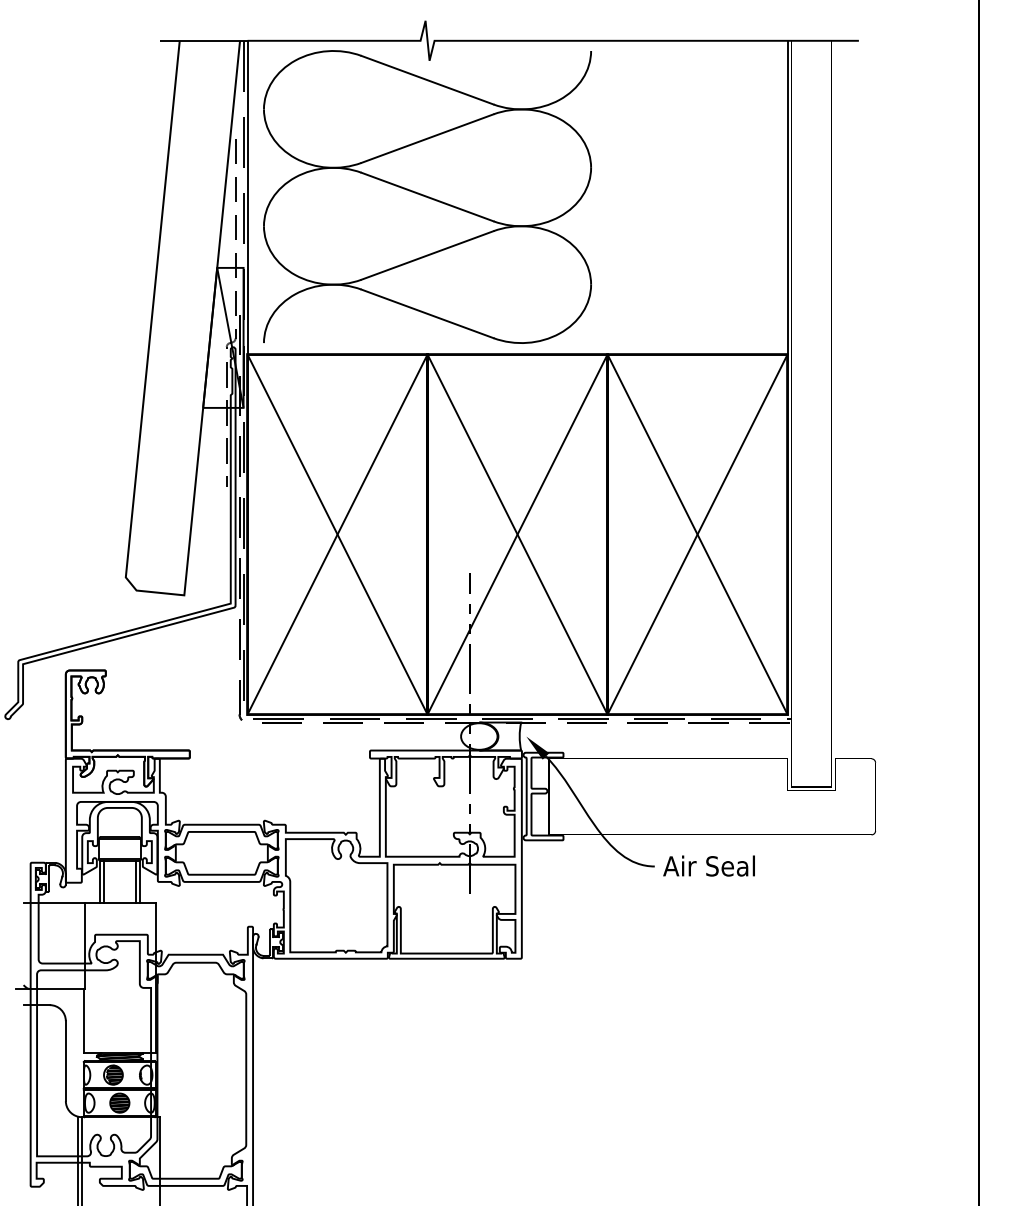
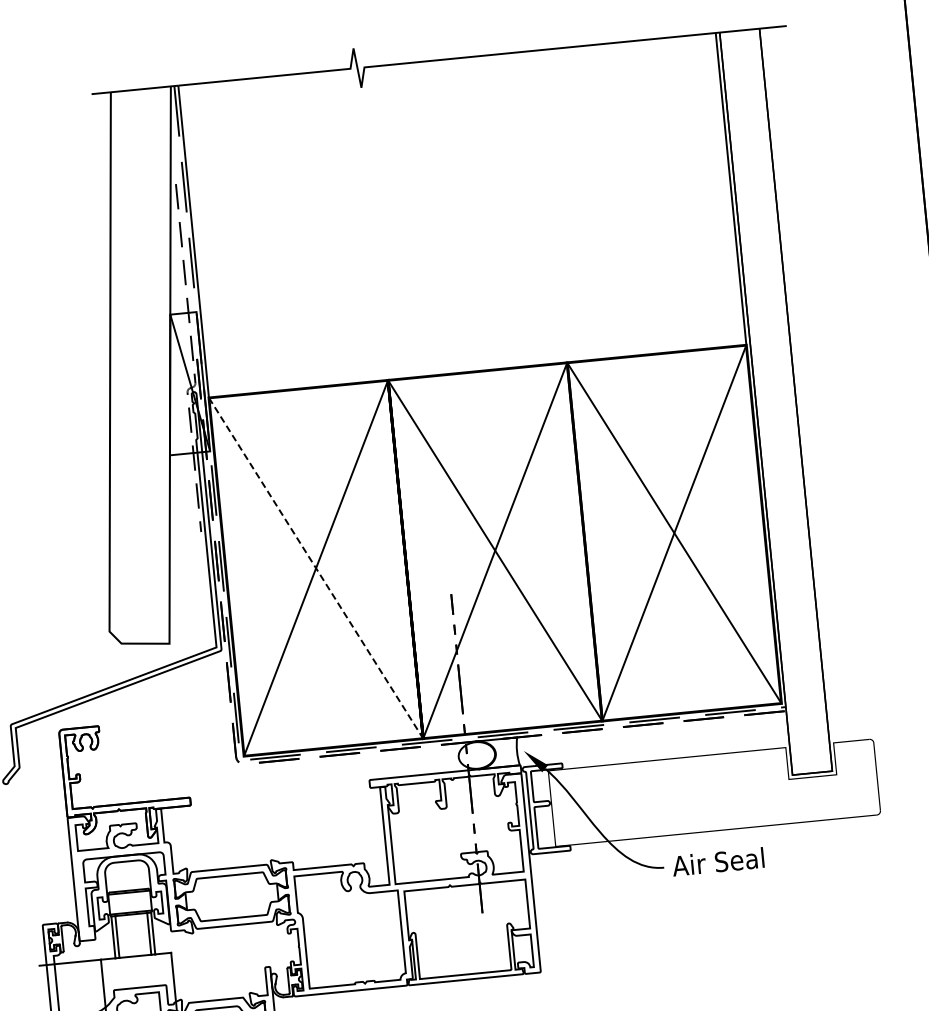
part: (427, 196) -> (372, 223), removed
line: (337, 535) -> (316, 569), solid -> dashed

